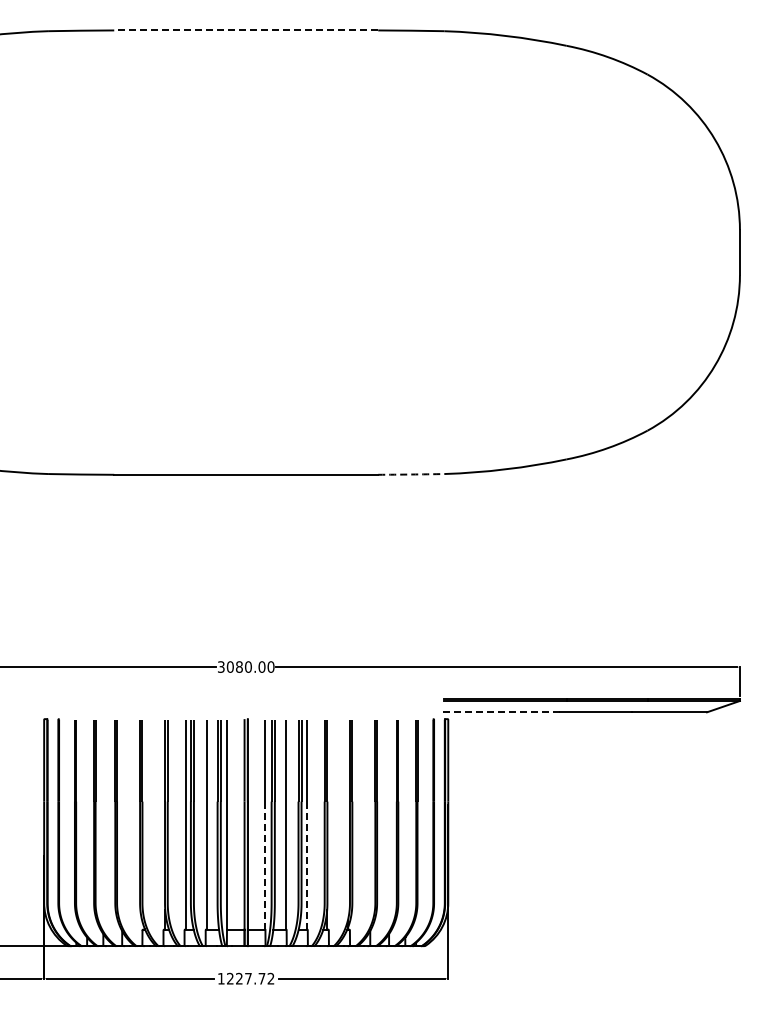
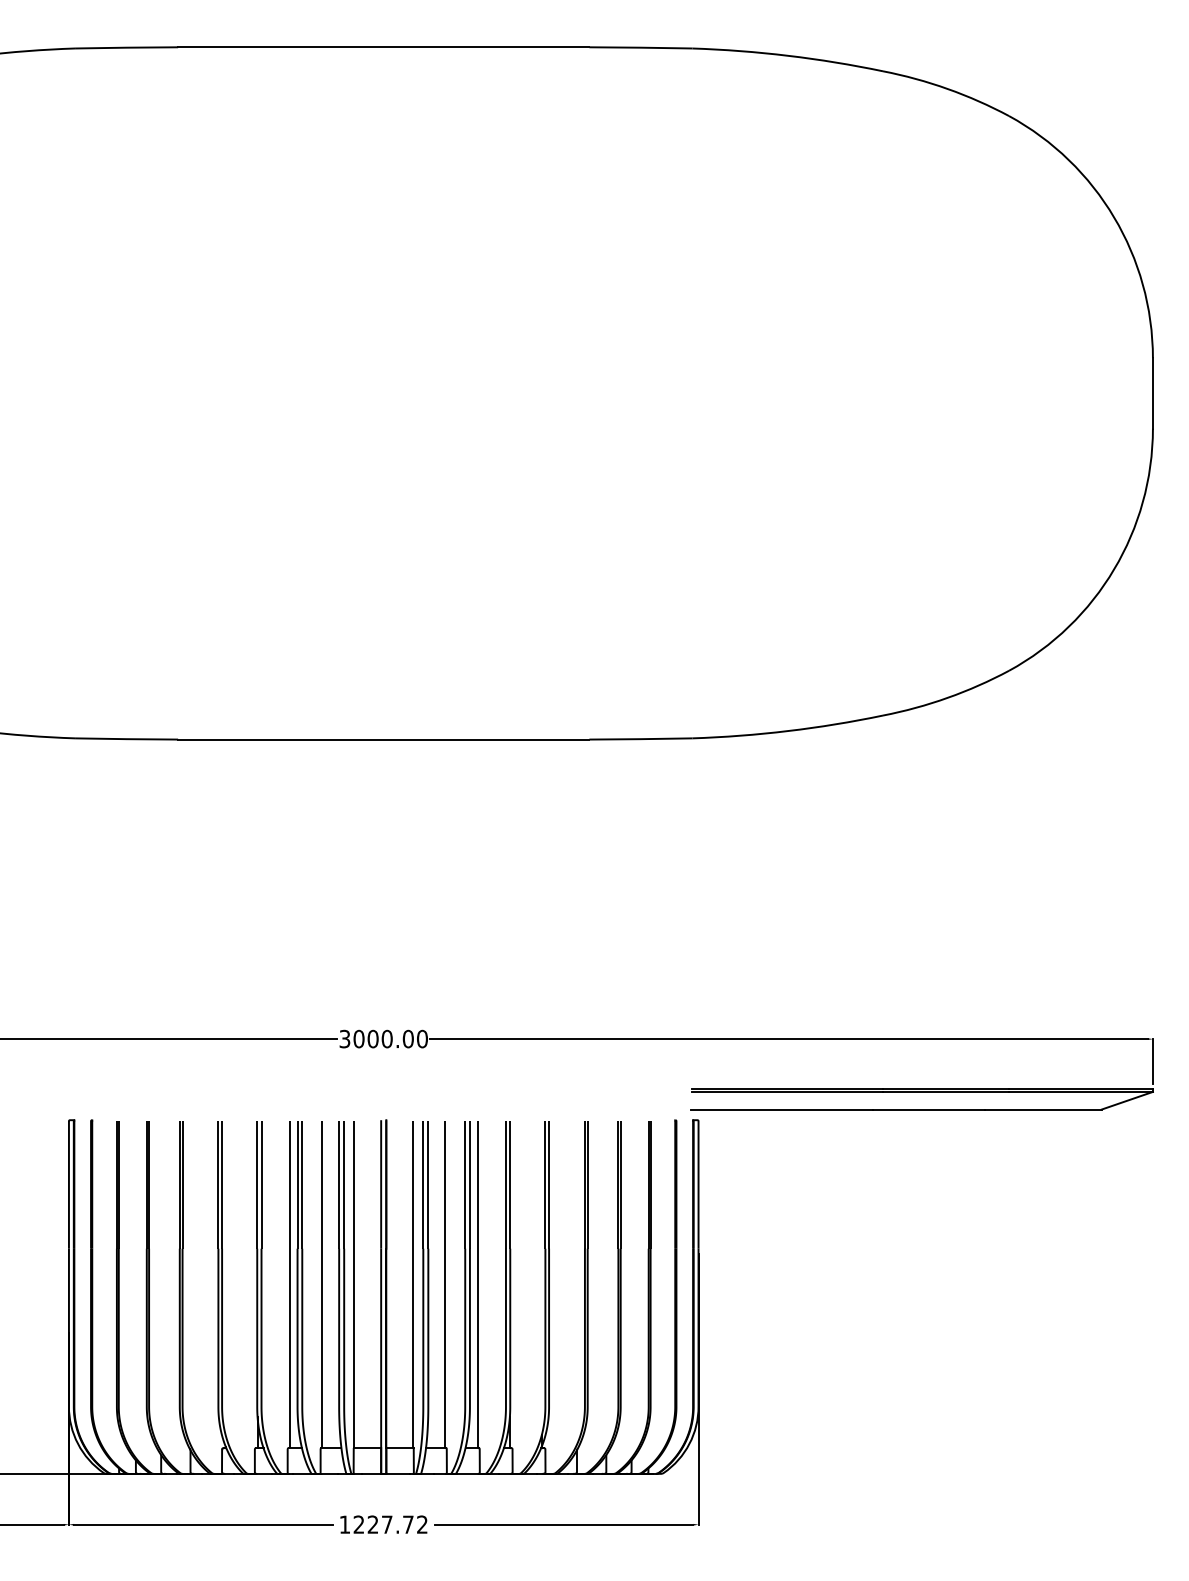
line: (246, 30) -> (384, 47), dashed -> solid
arc: (411, 474) -> (641, 739), dashed -> solid
text: (238, 666) -> (371, 1038), 3080.00 -> 3000.00
line: (501, 712) -> (781, 1109), dashed -> solid
line: (265, 865) -> (413, 1348), dashed -> solid
line: (306, 865) -> (477, 1348), dashed -> solid

